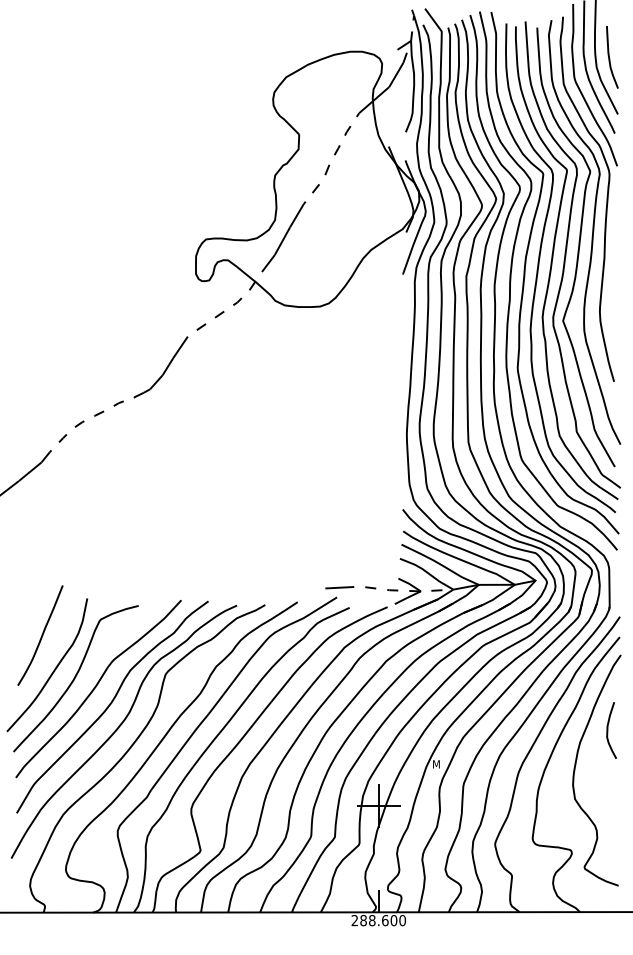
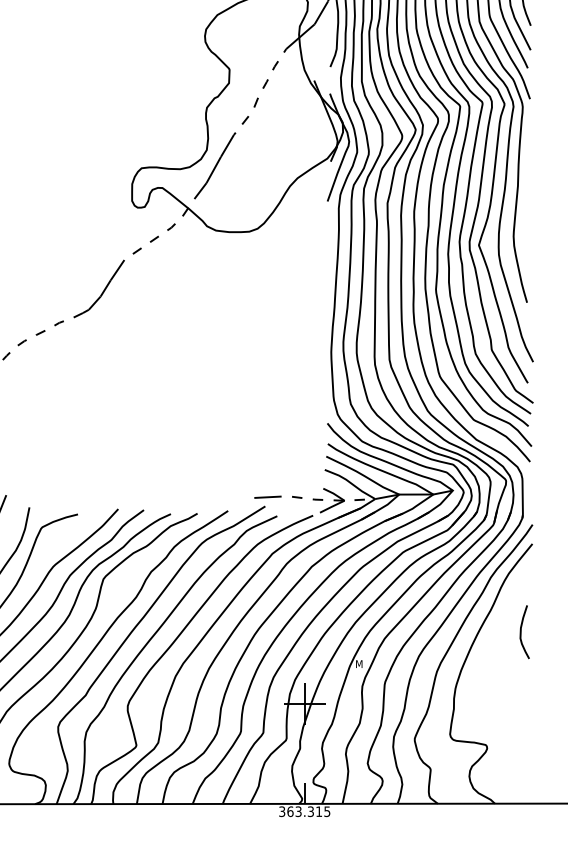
curve: (576, 765) -> (491, 665), removed
text: (378, 920) -> (304, 811), 288.600 -> 363.315

